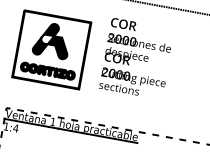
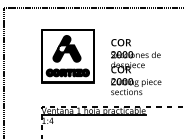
text: (137, 59) -> (136, 67), moved

